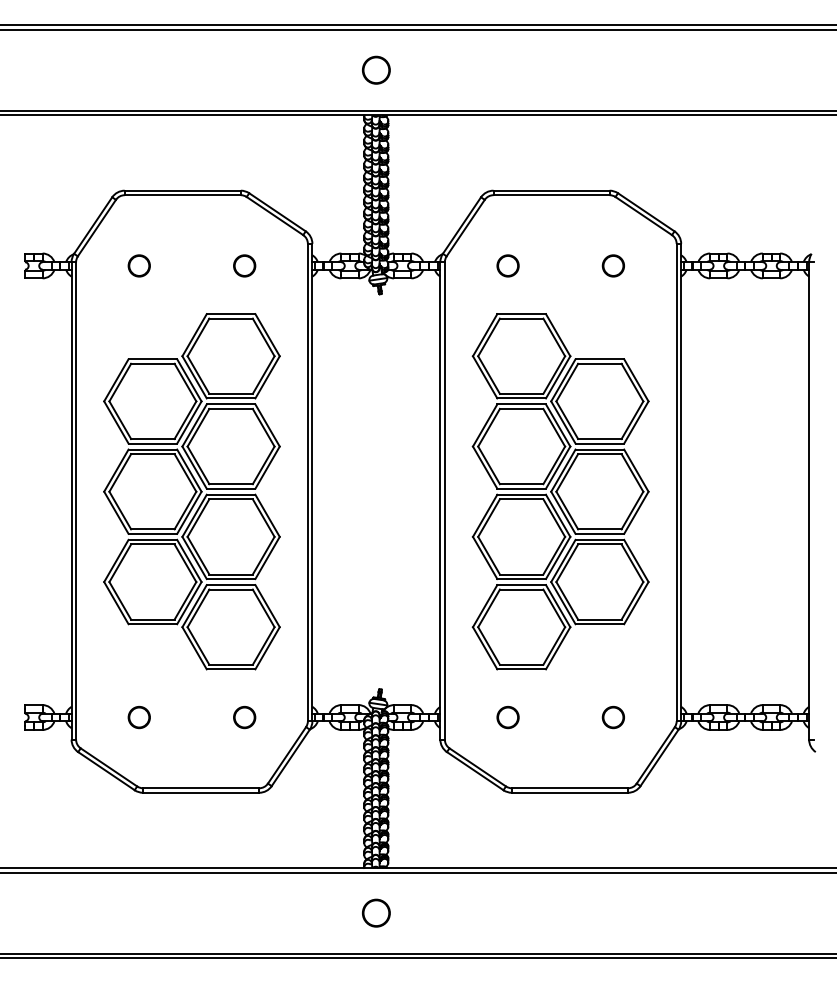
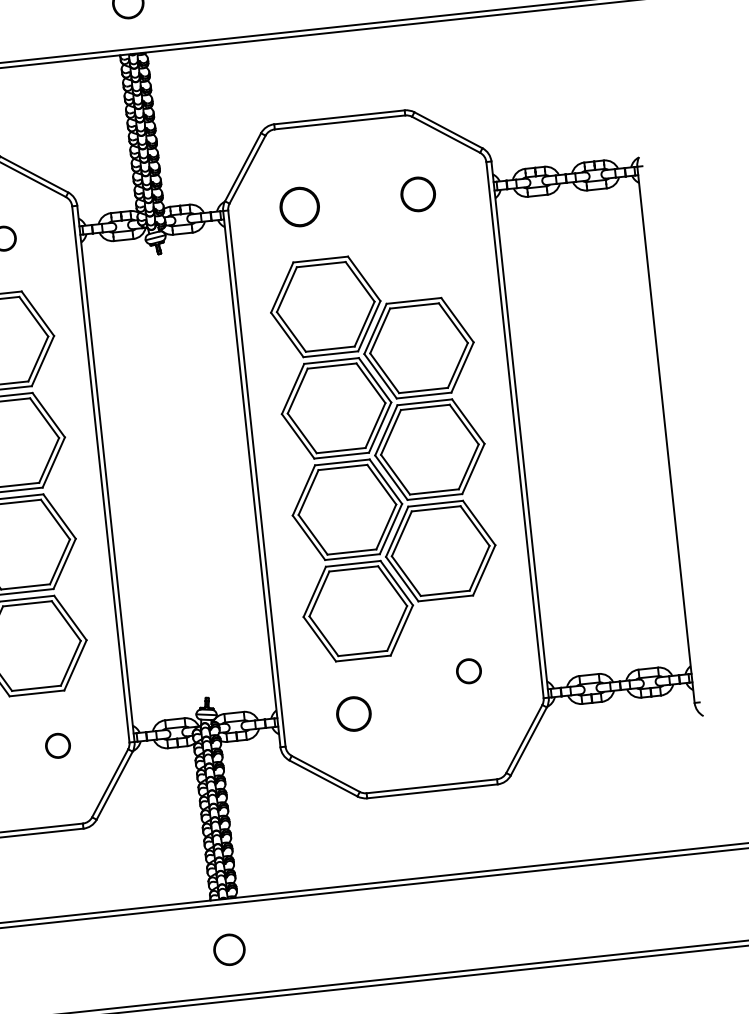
circle: (507, 265) -> (298, 206), size x1.6
circle: (612, 265) -> (416, 194), size x1.4
circle: (507, 717) -> (353, 714), size x1.4
circle: (612, 717) -> (467, 671), moved

